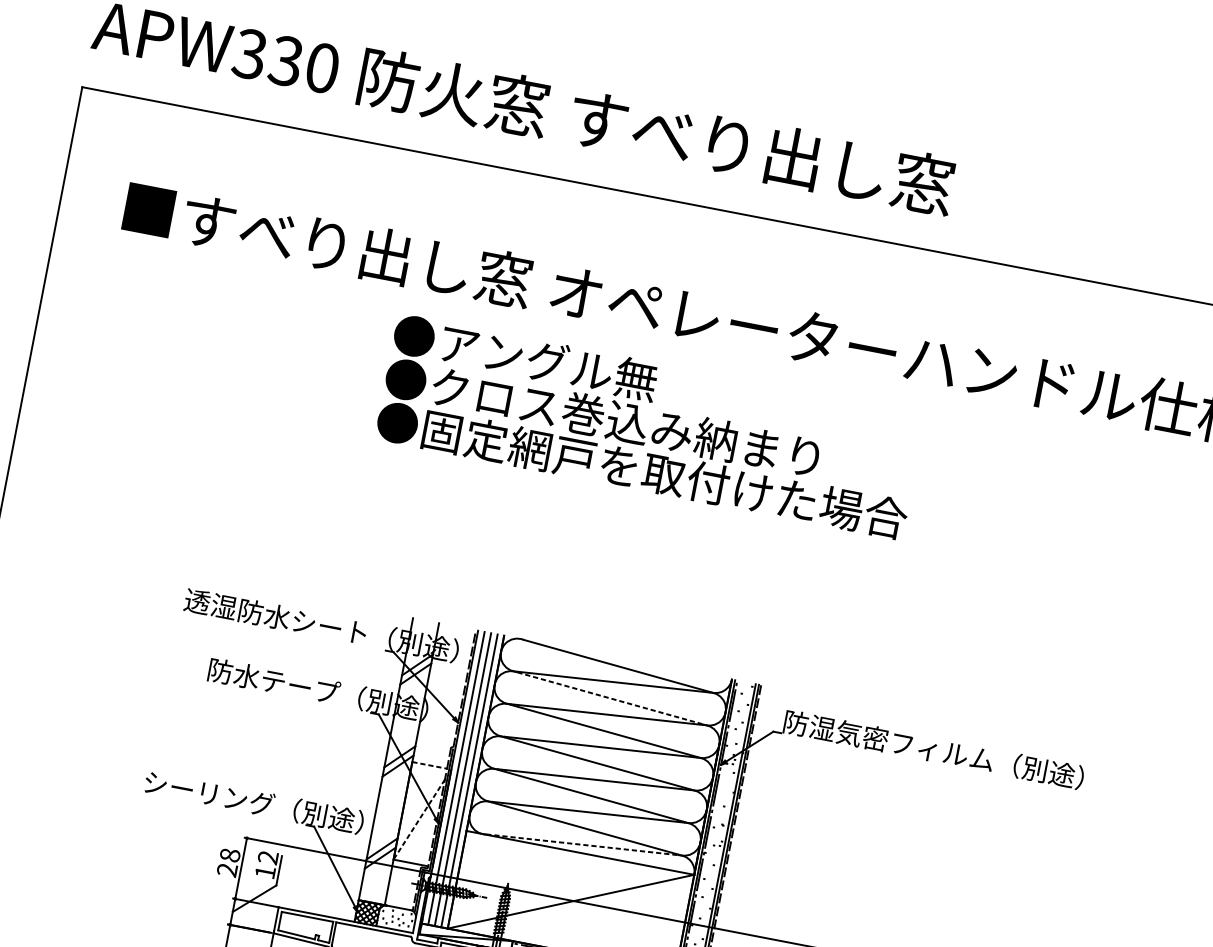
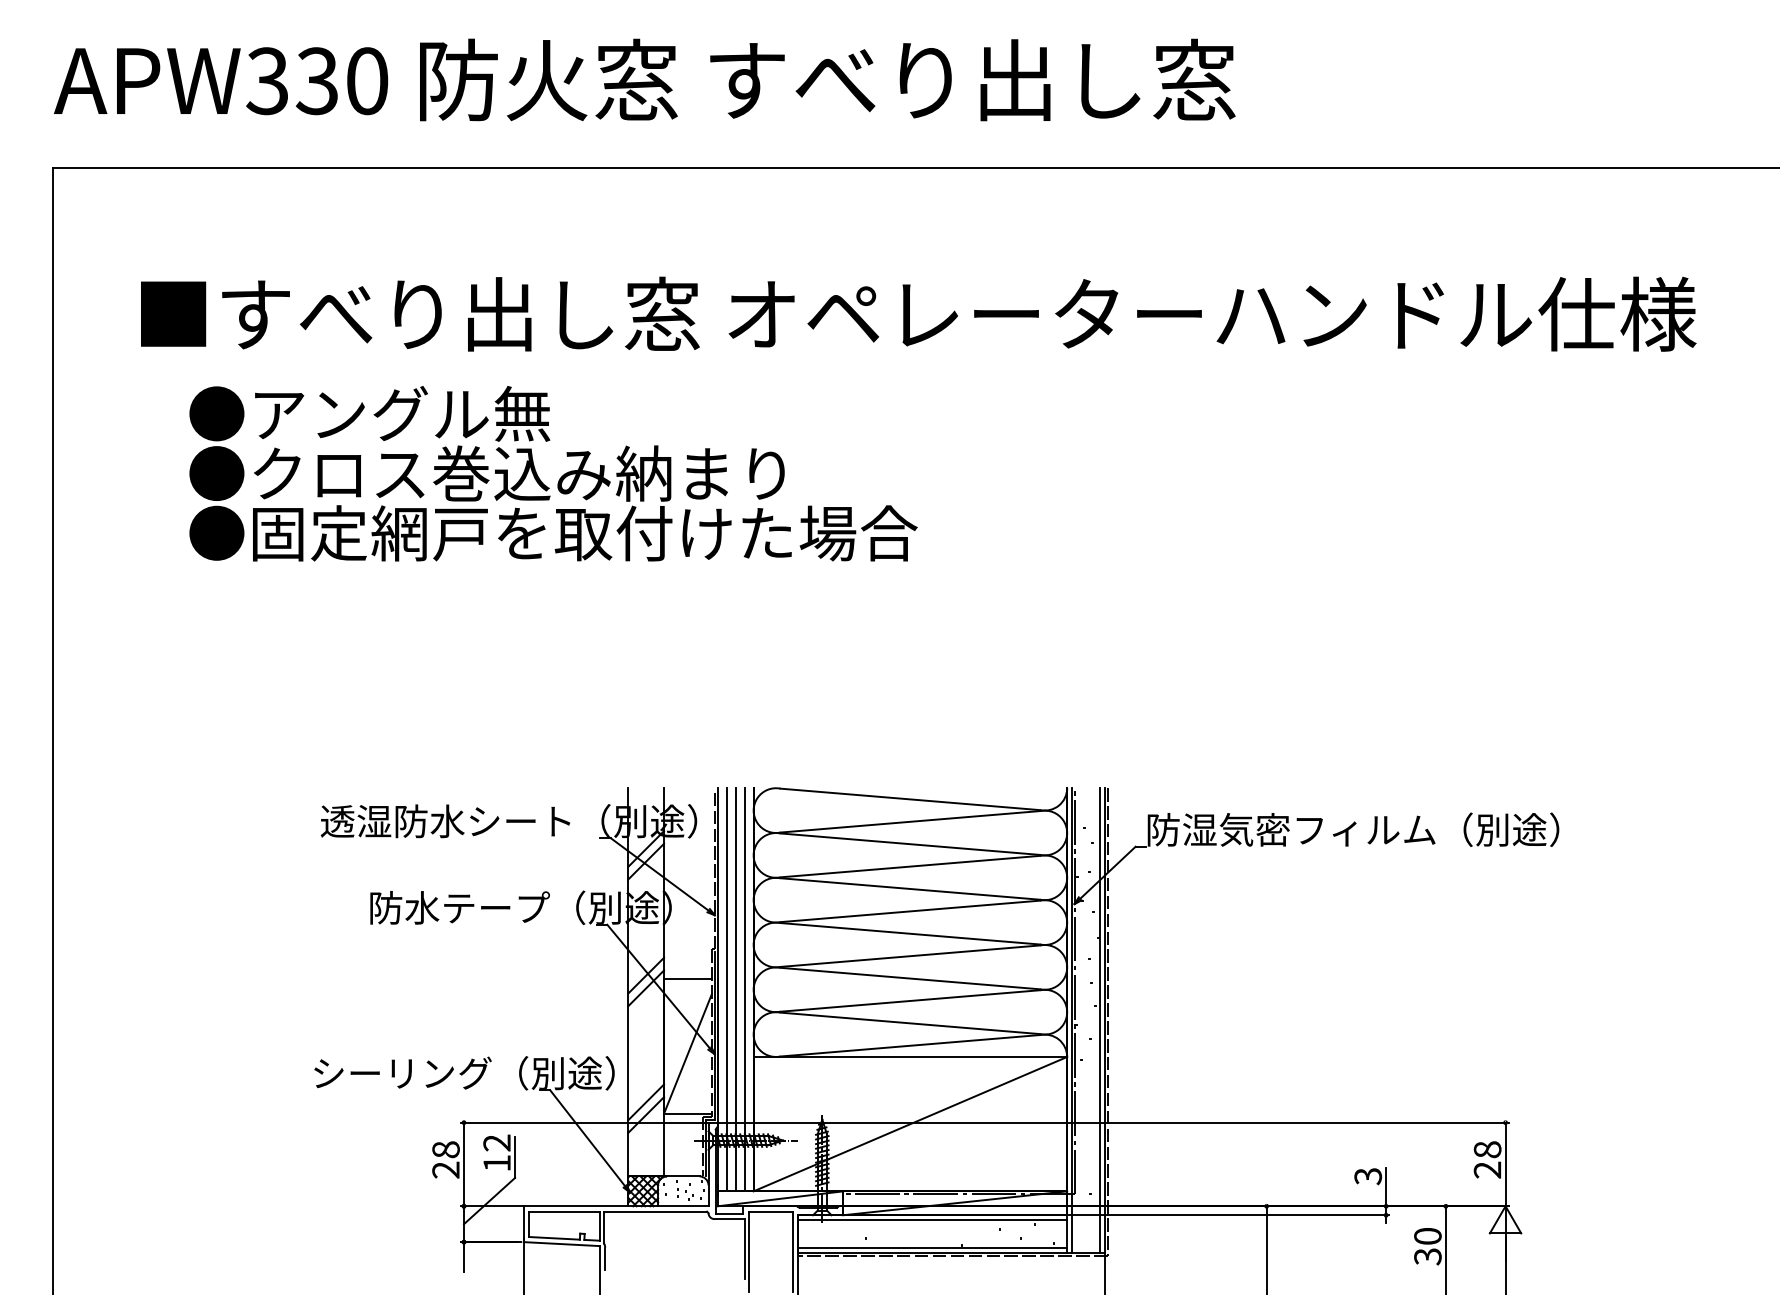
text: (650, 426) -> (553, 473), moved
line: (610, 698) -> (910, 844), dashed -> solid
line: (429, 765) -> (687, 979), dashed -> solid
line: (418, 819) -> (687, 1054), dashed -> solid
line: (582, 844) -> (910, 1045), dashed -> solid

